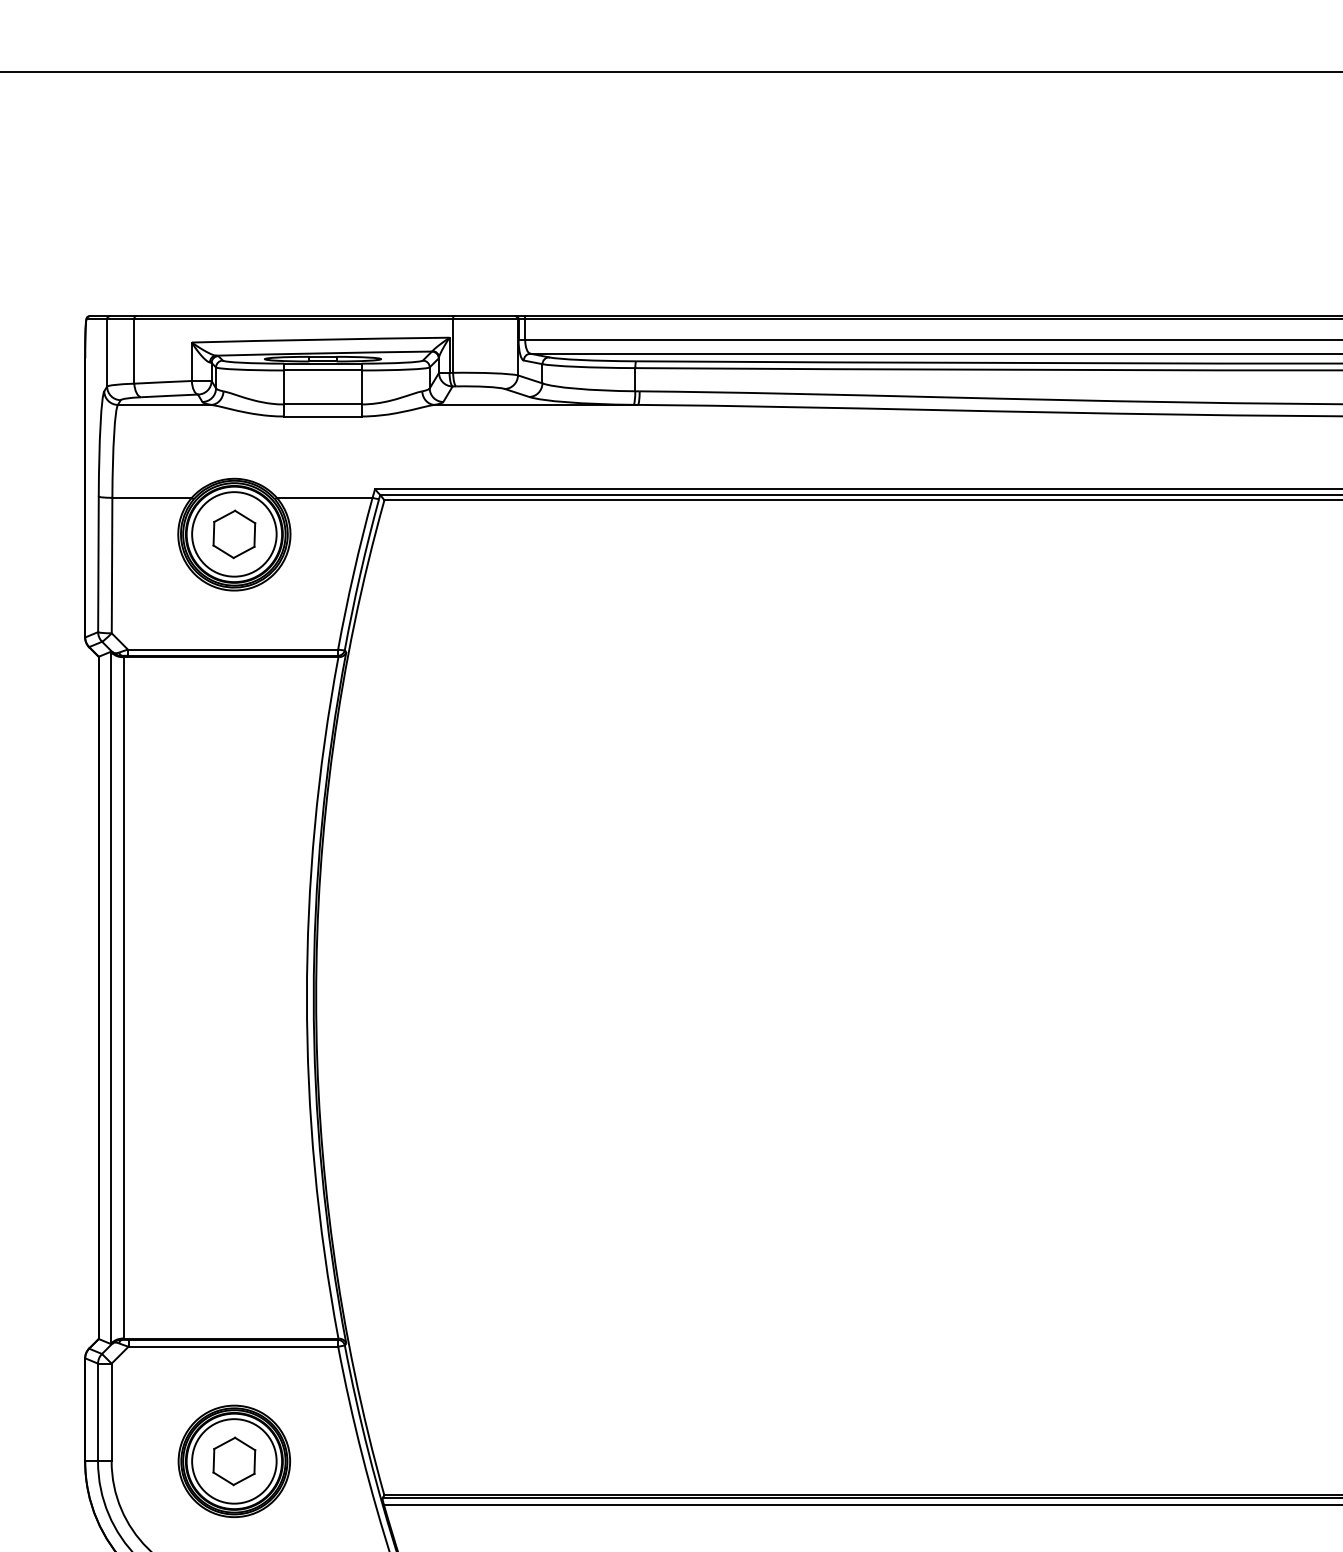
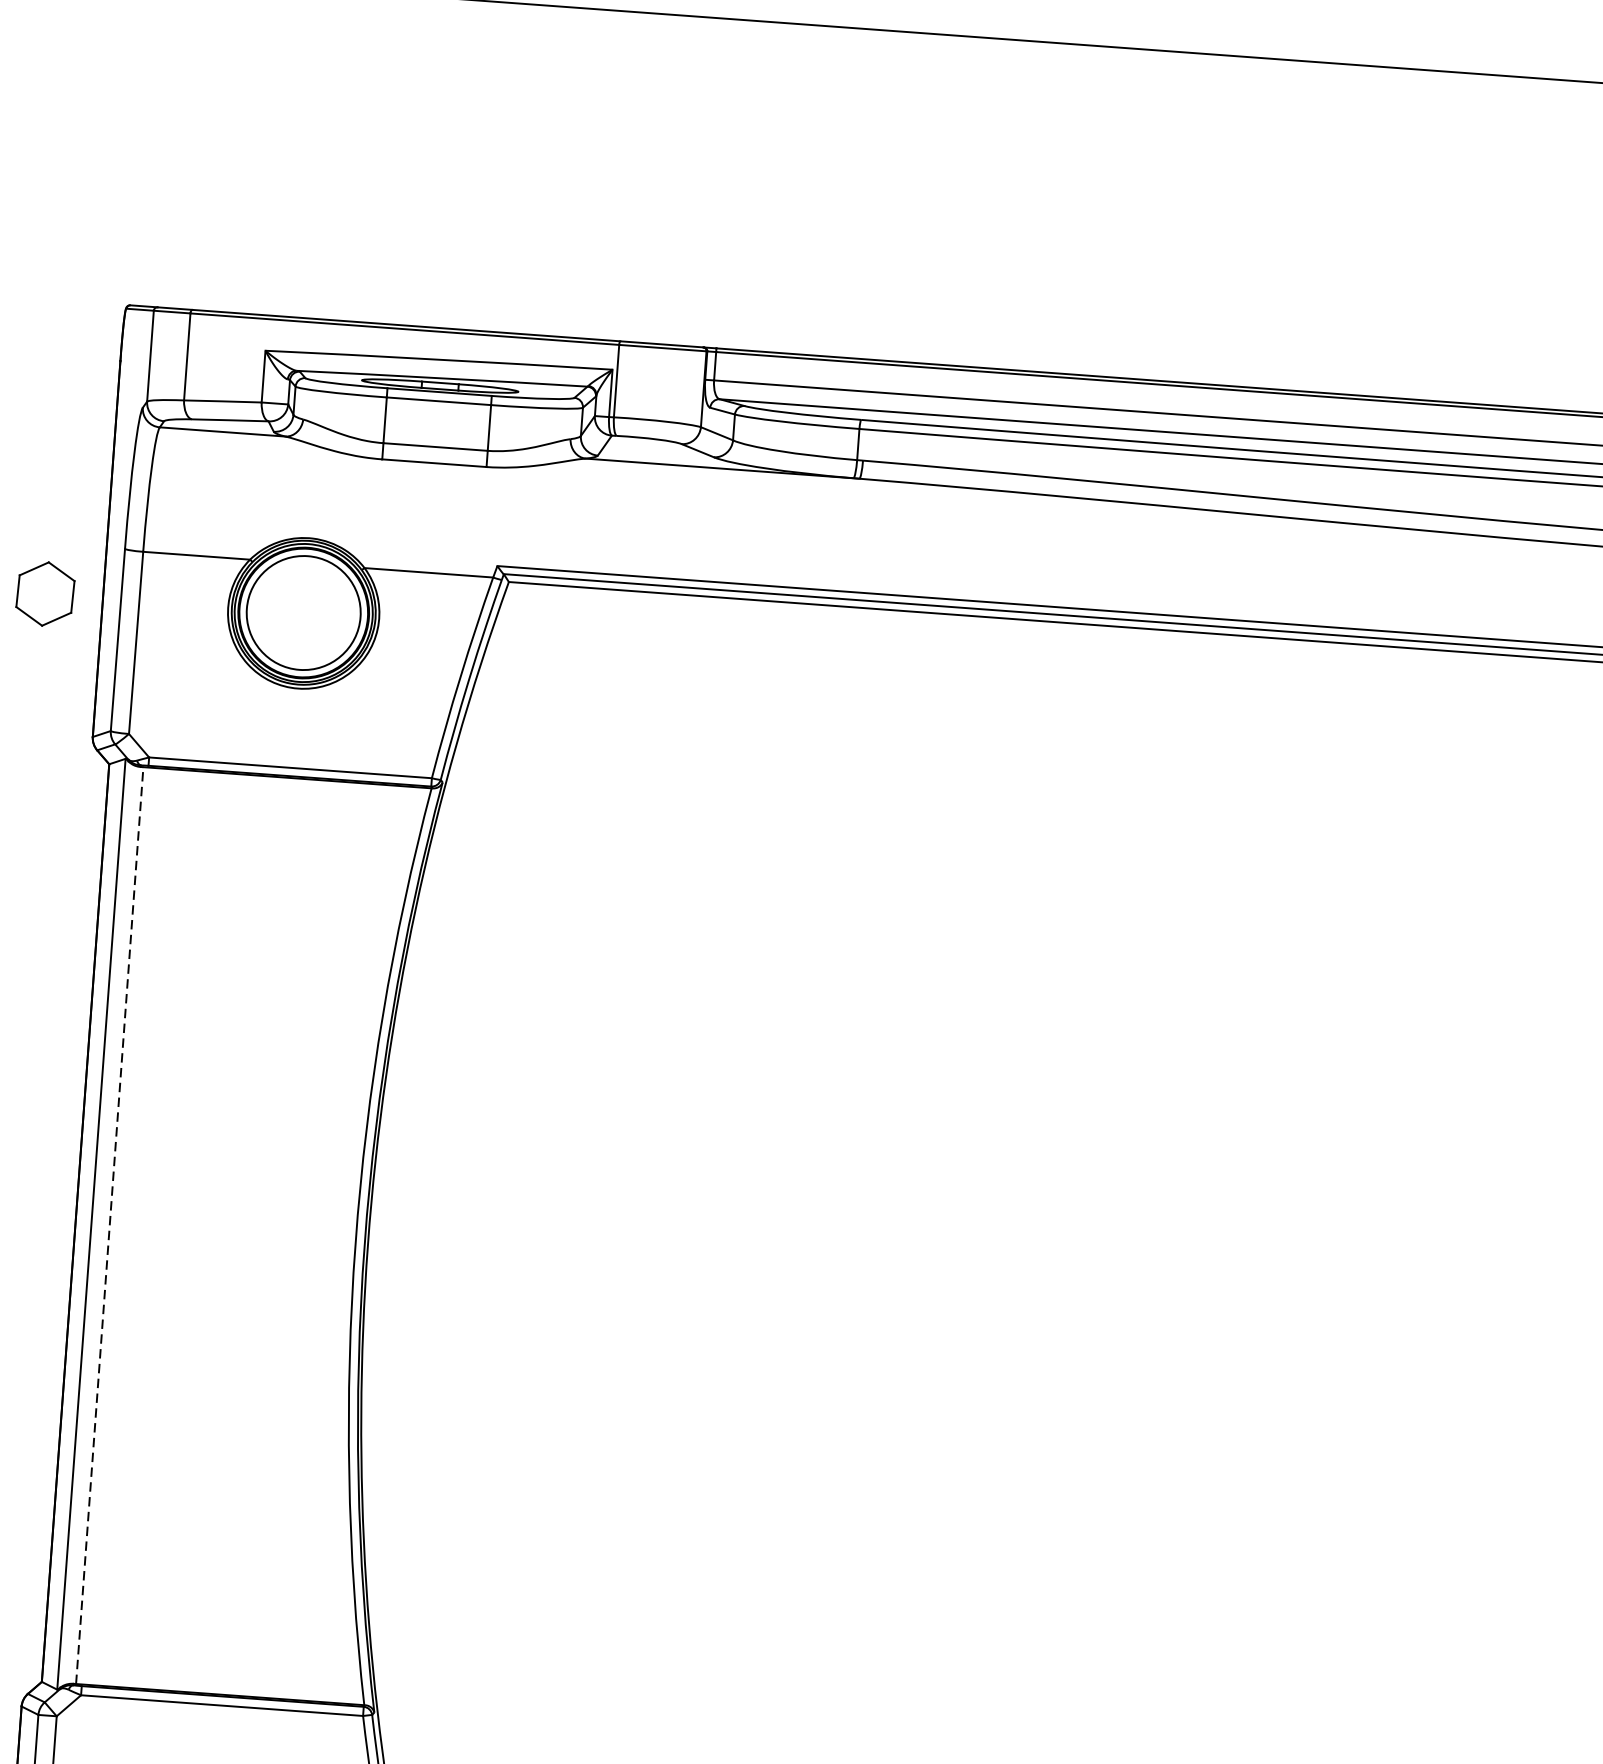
part: (234, 534) -> (45, 594), moved
line: (124, 997) -> (110, 1225), solid -> dashed

